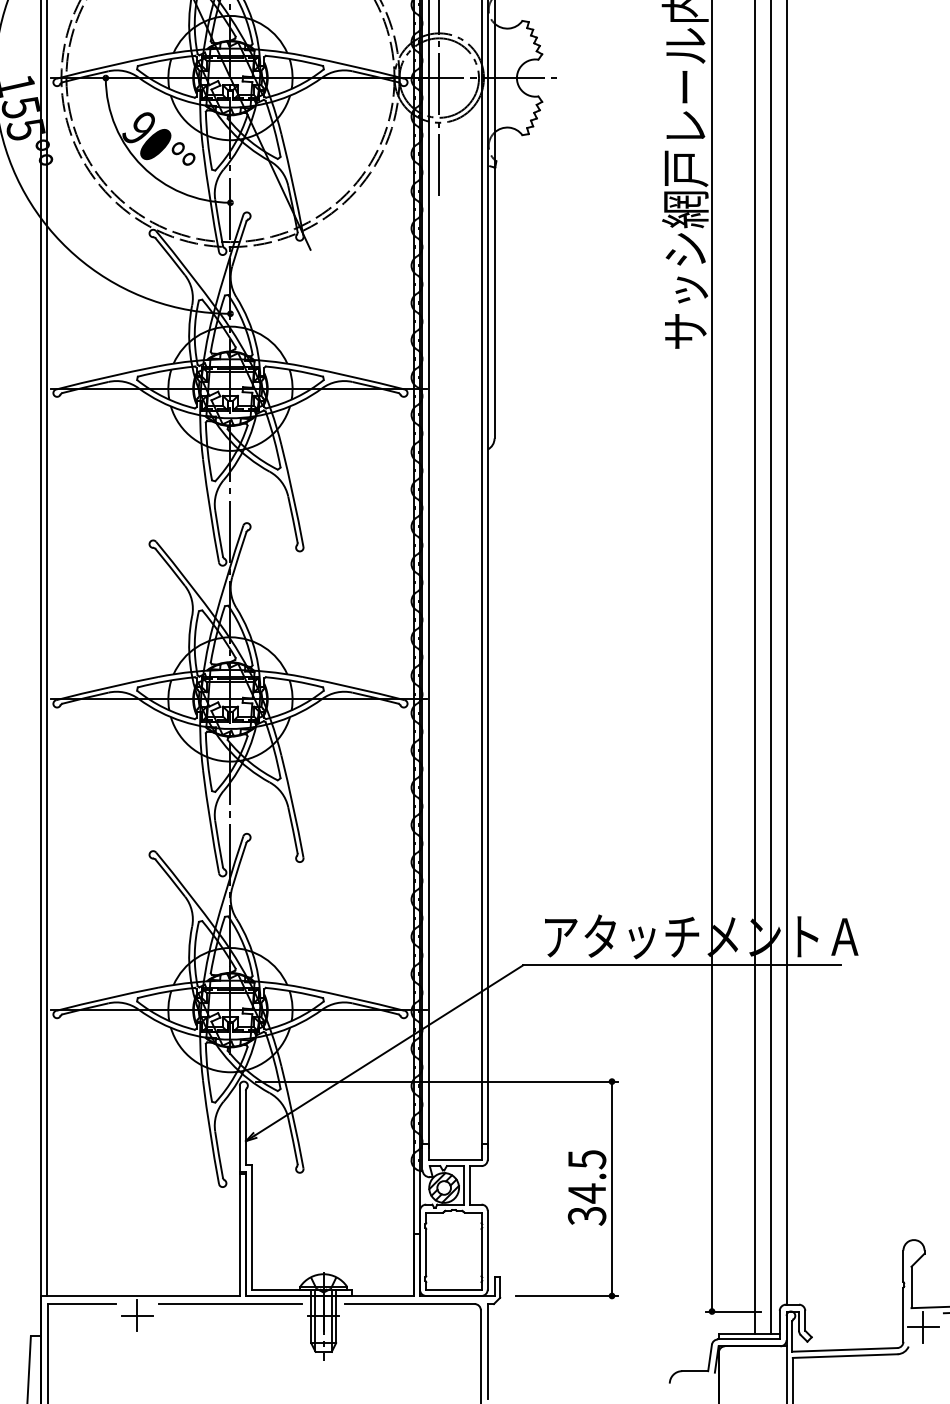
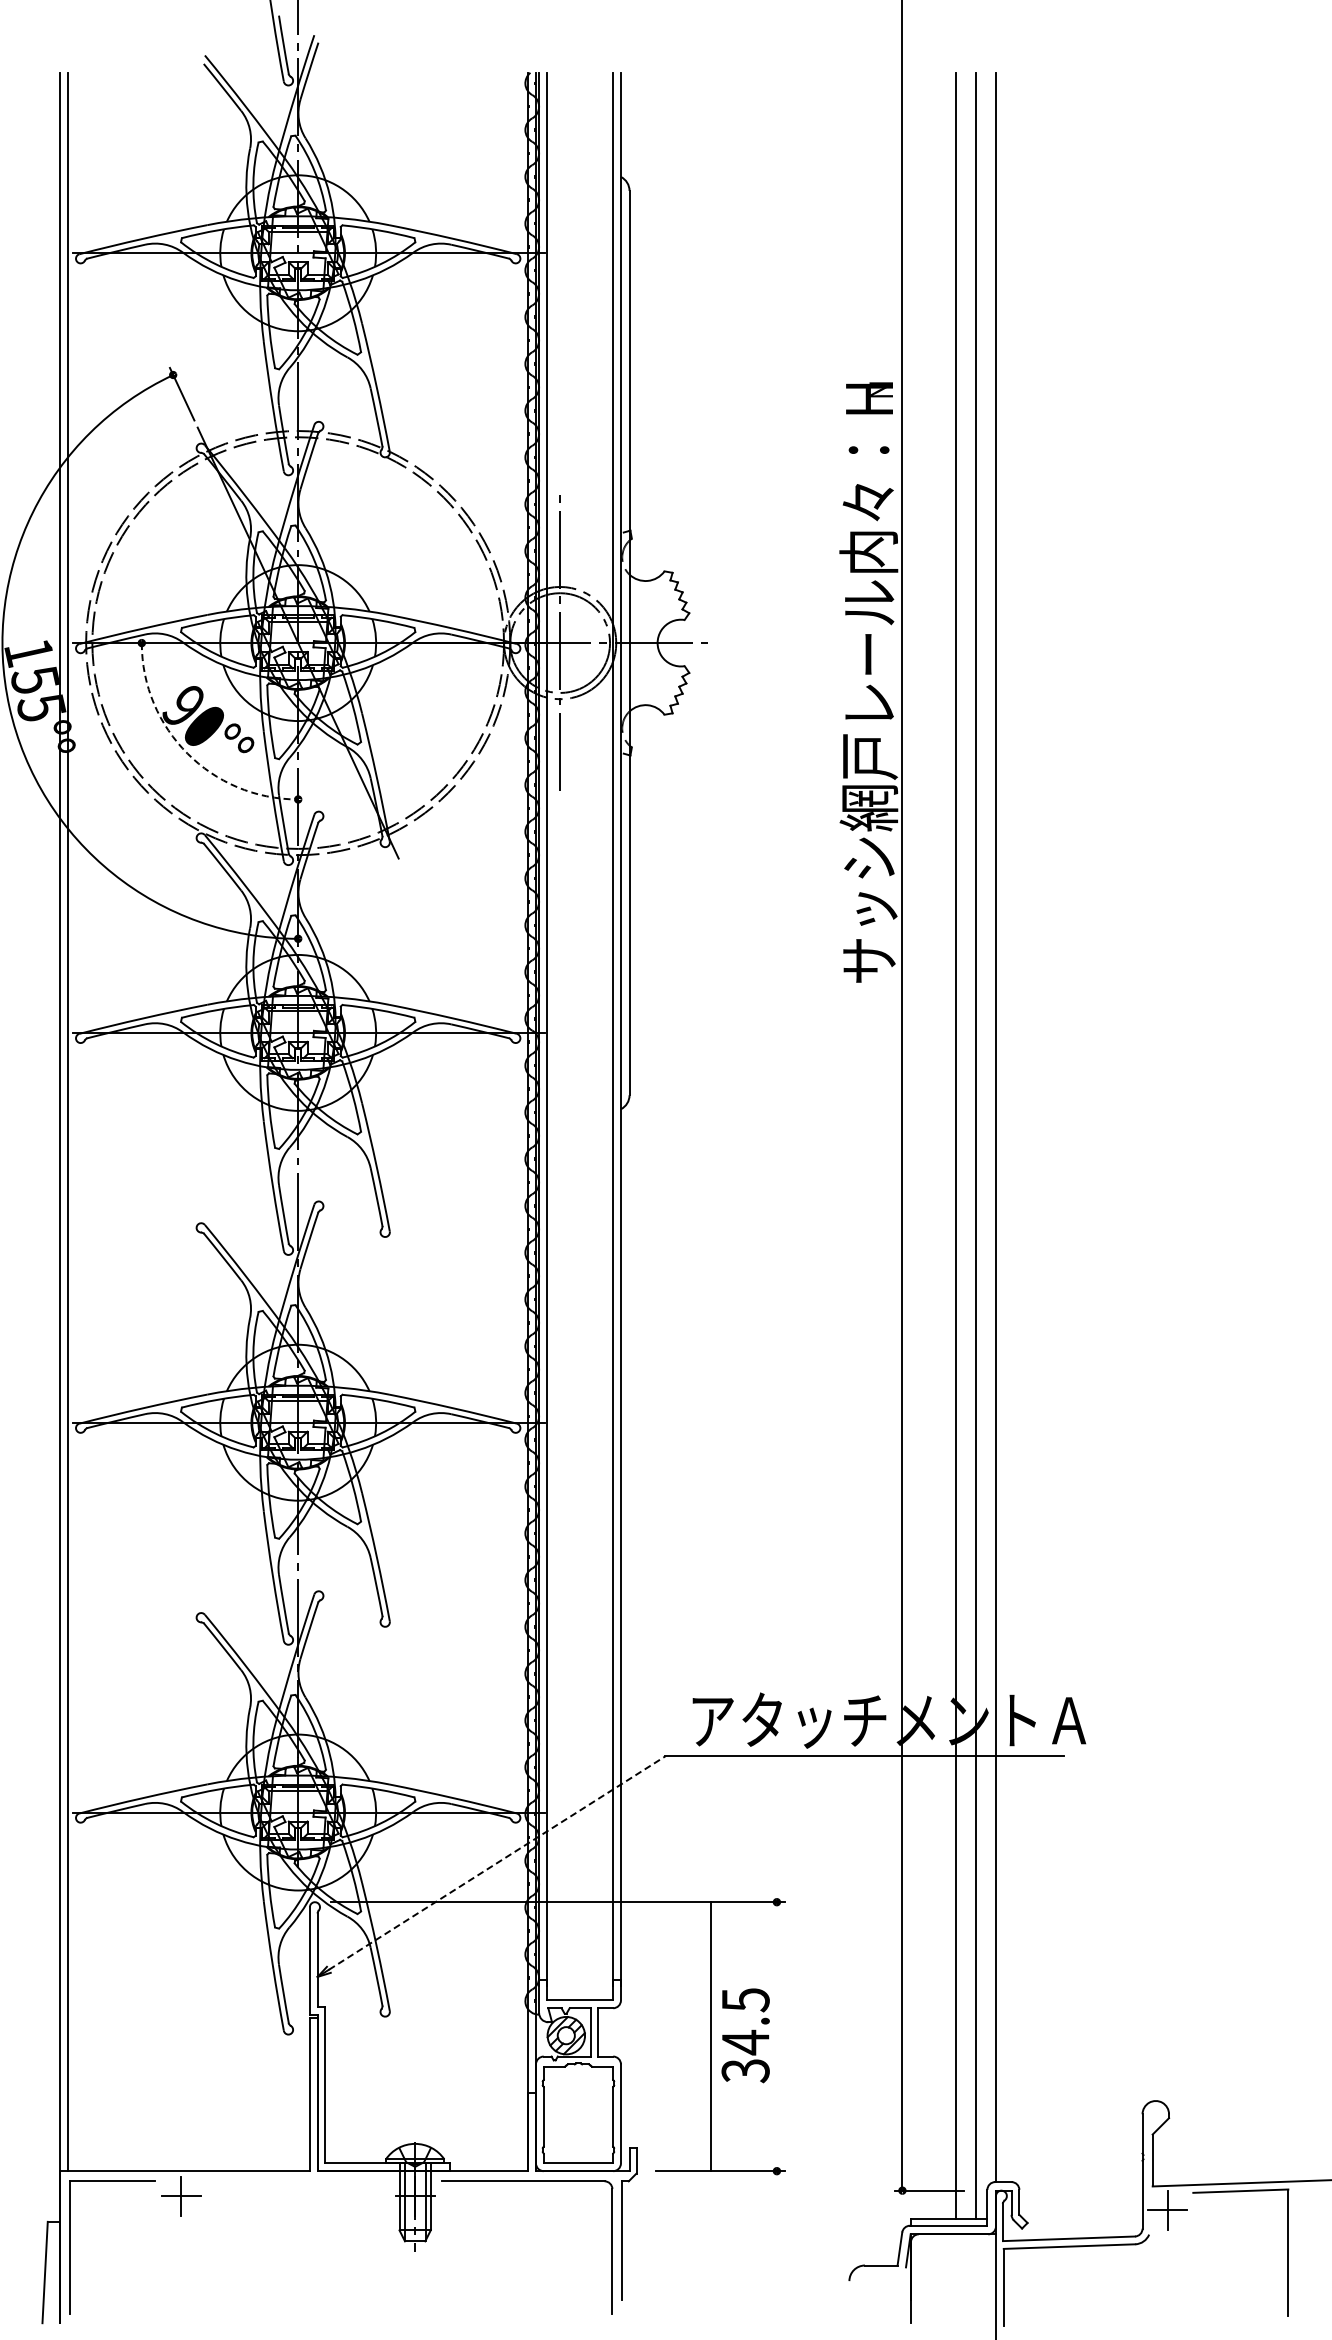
arc: (142, 166) -> (187, 753), solid -> dashed
line: (389, 1049) -> (497, 1862), solid -> dashed
line: (611, 1188) -> (710, 2036), moved
line: (229, 1303) -> (297, 2180), removed

